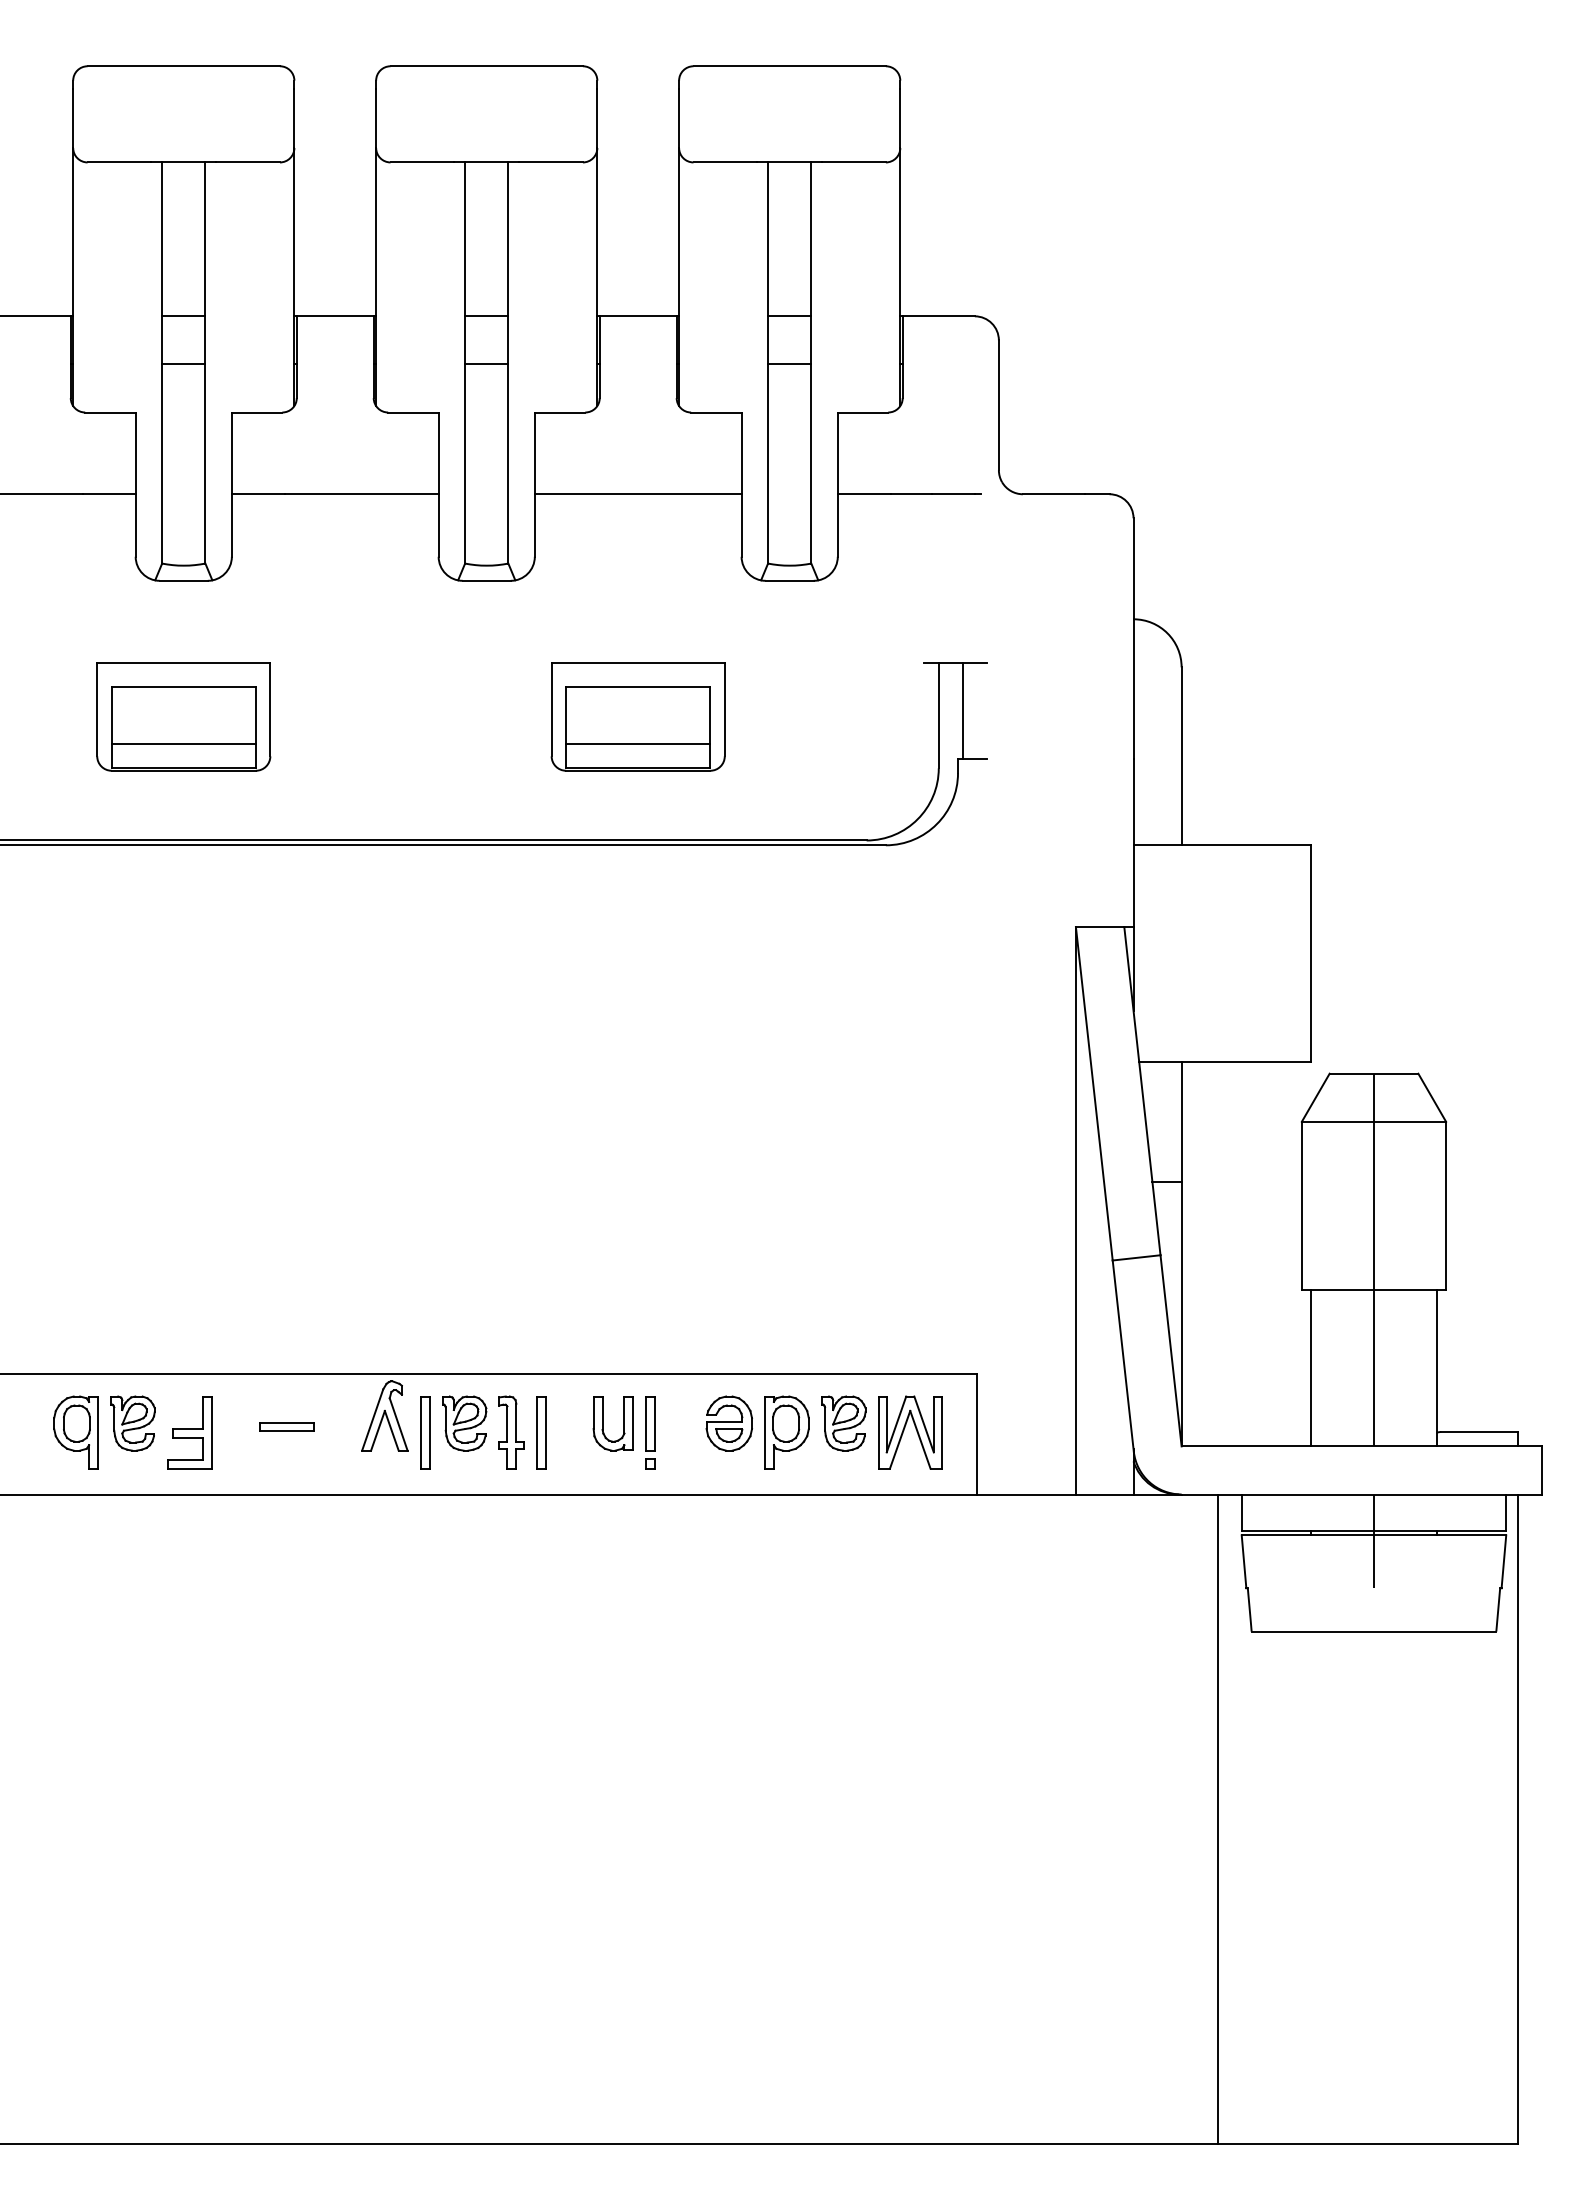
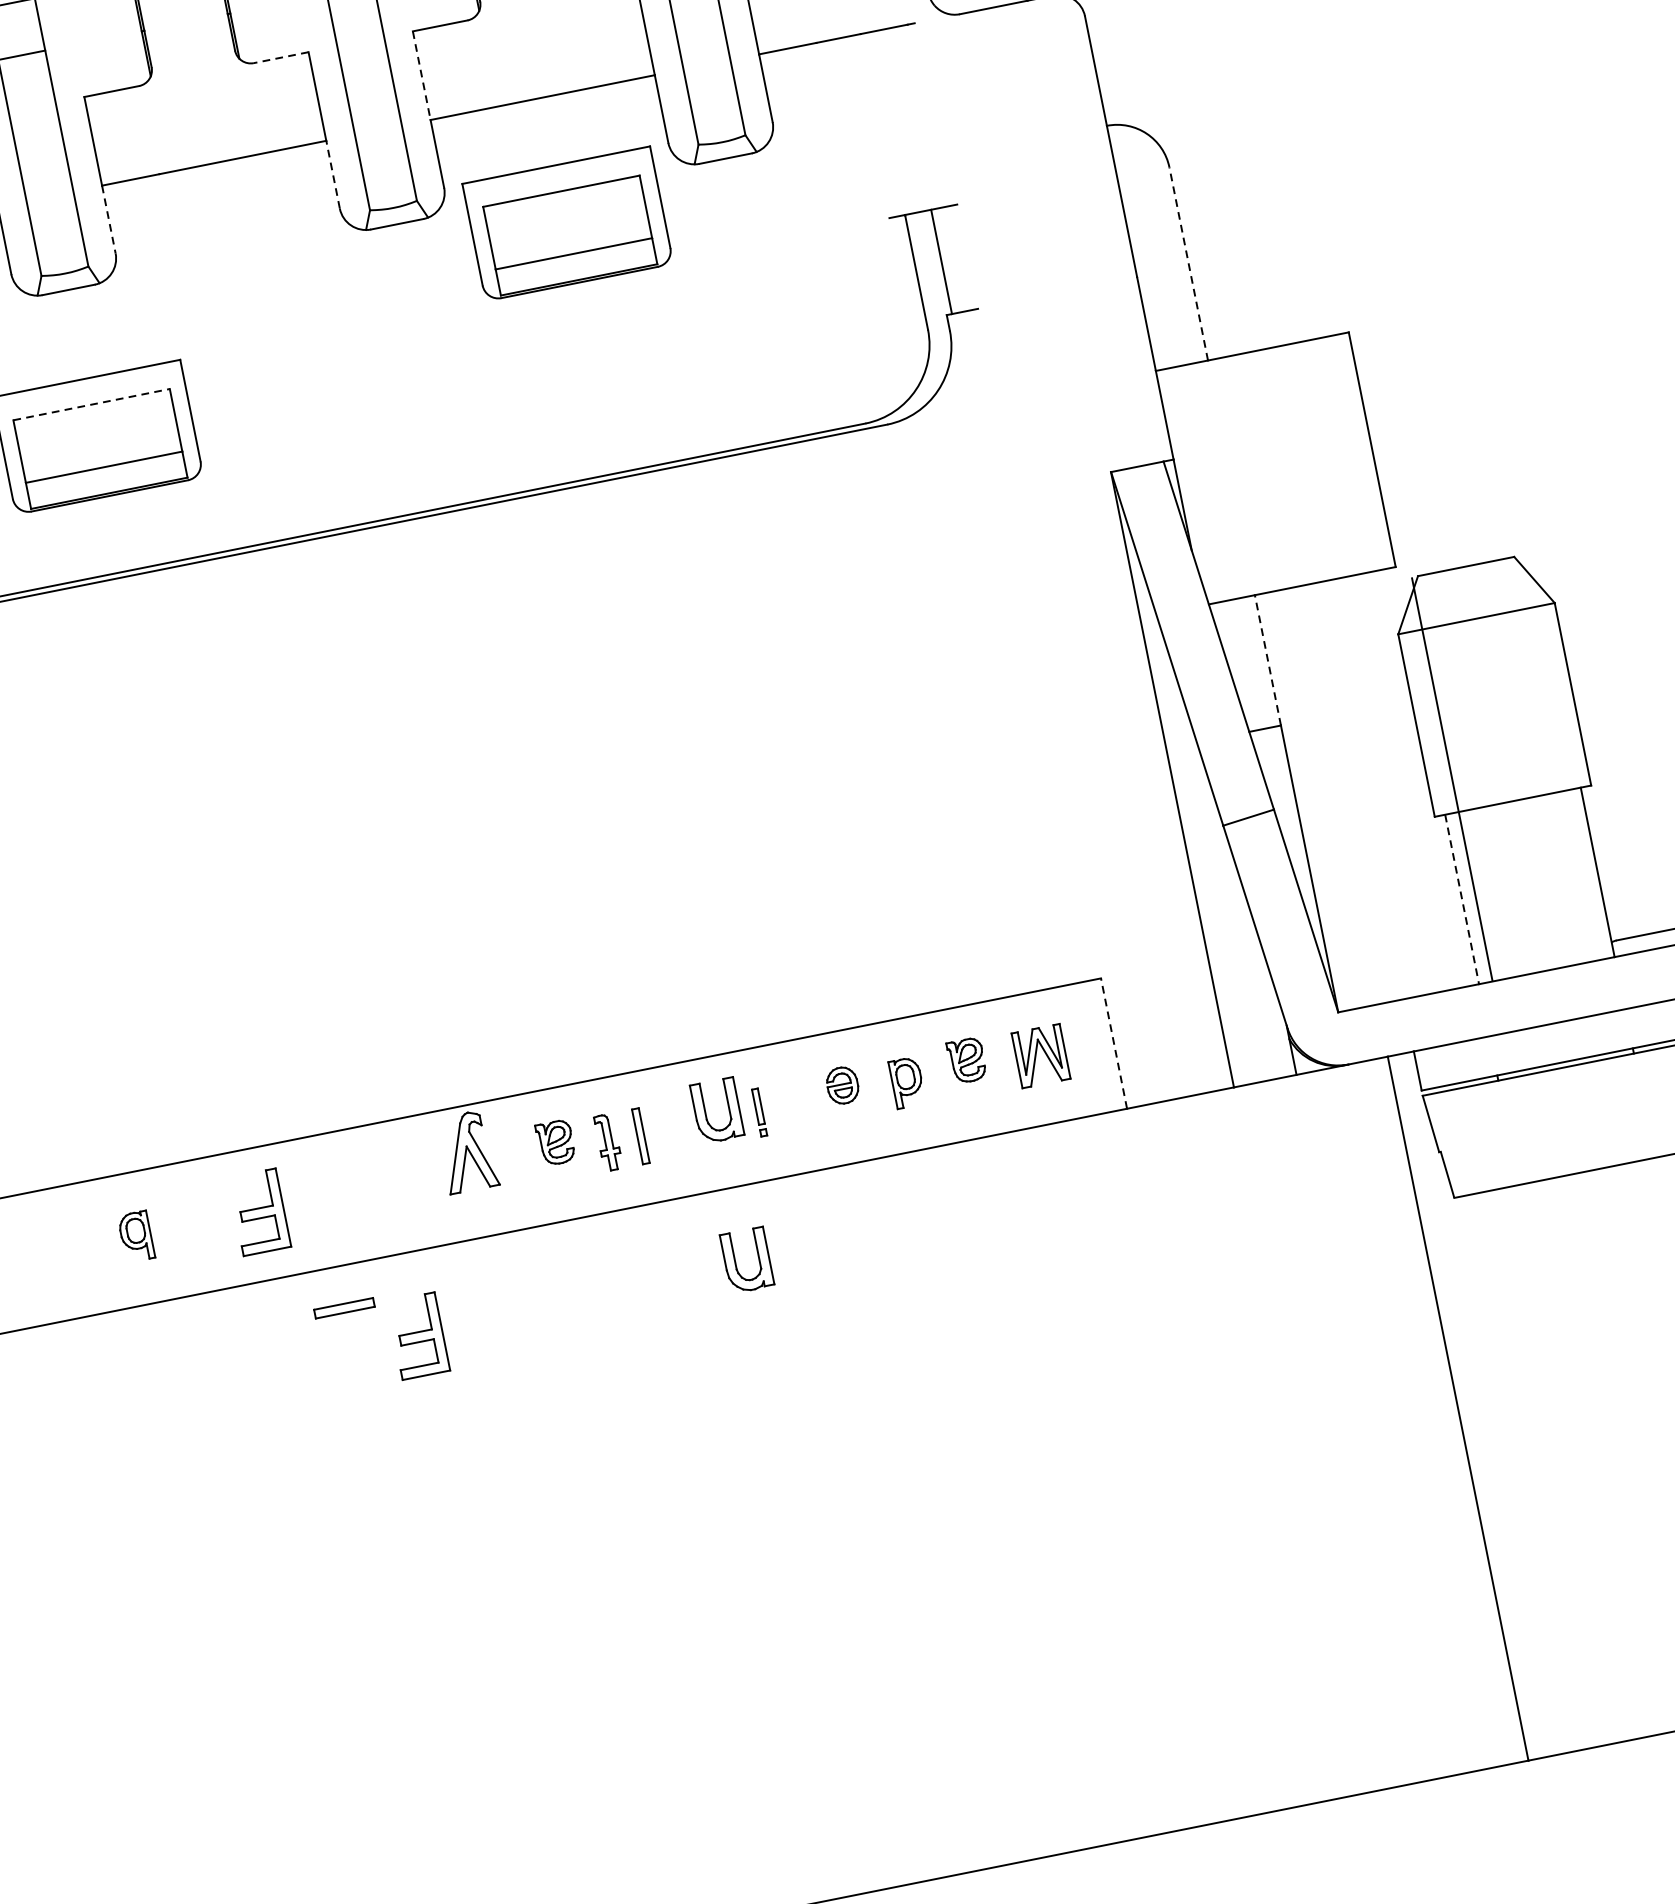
line: (412, 412) -> (280, 57), solid -> dashed
line: (534, 453) -> (421, 75), solid -> dashed
line: (438, 525) -> (332, 174), solid -> dashed
line: (231, 526) -> (108, 220), solid -> dashed
line: (184, 686) -> (92, 404), solid -> dashed
part: (637, 716) -> (567, 223), moved
line: (1181, 756) -> (1188, 264), solid -> dashed
line: (1181, 1121) -> (1267, 660), solid -> dashed
line: (1373, 1259) -> (1451, 778), moved
line: (1311, 1368) -> (1462, 899), solid -> dashed
part: (132, 1423) -> (195, 1214), removed
part: (464, 1423) -> (555, 1142), size x0.7
part: (728, 1423) -> (841, 1085), size x0.6
part: (843, 1423) -> (966, 1060), size x0.7
part: (286, 1426) -> (343, 1308), moved
part: (75, 1432) -> (135, 1236), size x0.6
part: (425, 1432) -> (515, 1161), removed
part: (511, 1432) -> (608, 1142), size x0.7
part: (541, 1432) -> (641, 1135), size x0.7
part: (650, 1432) -> (759, 1112), size x0.6
part: (786, 1432) -> (906, 1082), size x0.6
part: (910, 1432) -> (1041, 1056), size x0.7
line: (977, 1433) -> (1114, 1042), solid -> dashed
line: (1373, 1541) -> (1566, 1073), removed
part: (603, 1561) -> (736, 1262), added
part: (308, 1570) -> (418, 1336), added

